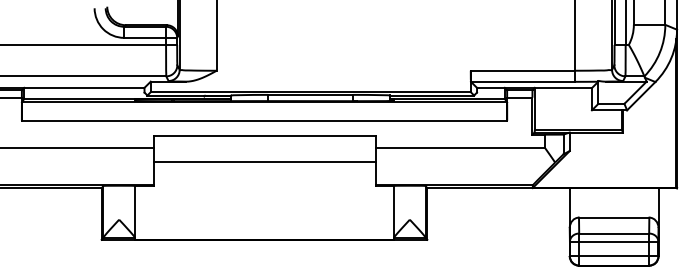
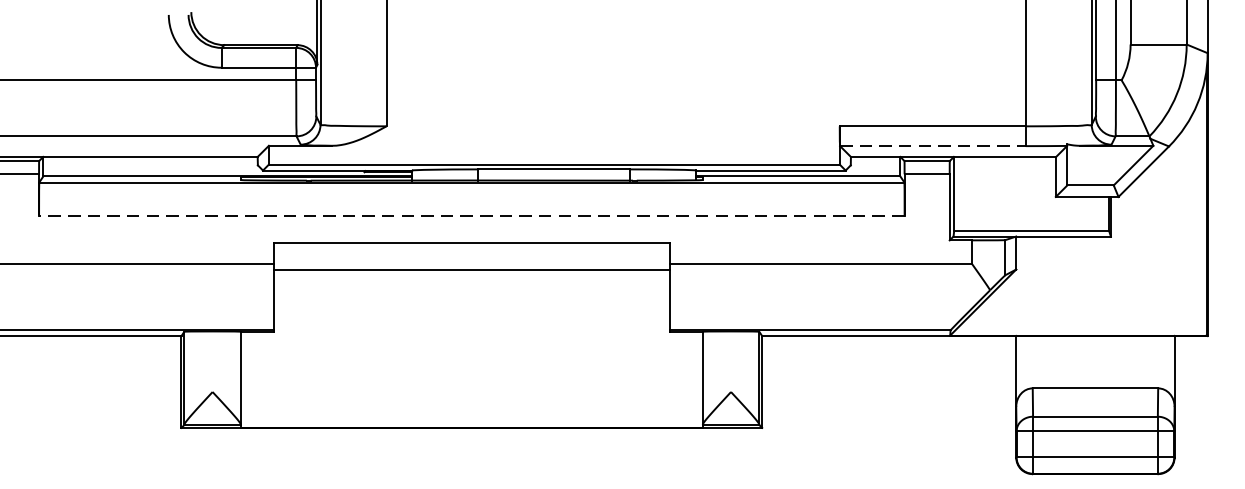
line: (523, 81) -> (933, 145), solid -> dashed
line: (264, 120) -> (471, 215), solid -> dashed
line: (264, 162) -> (471, 270), moved

